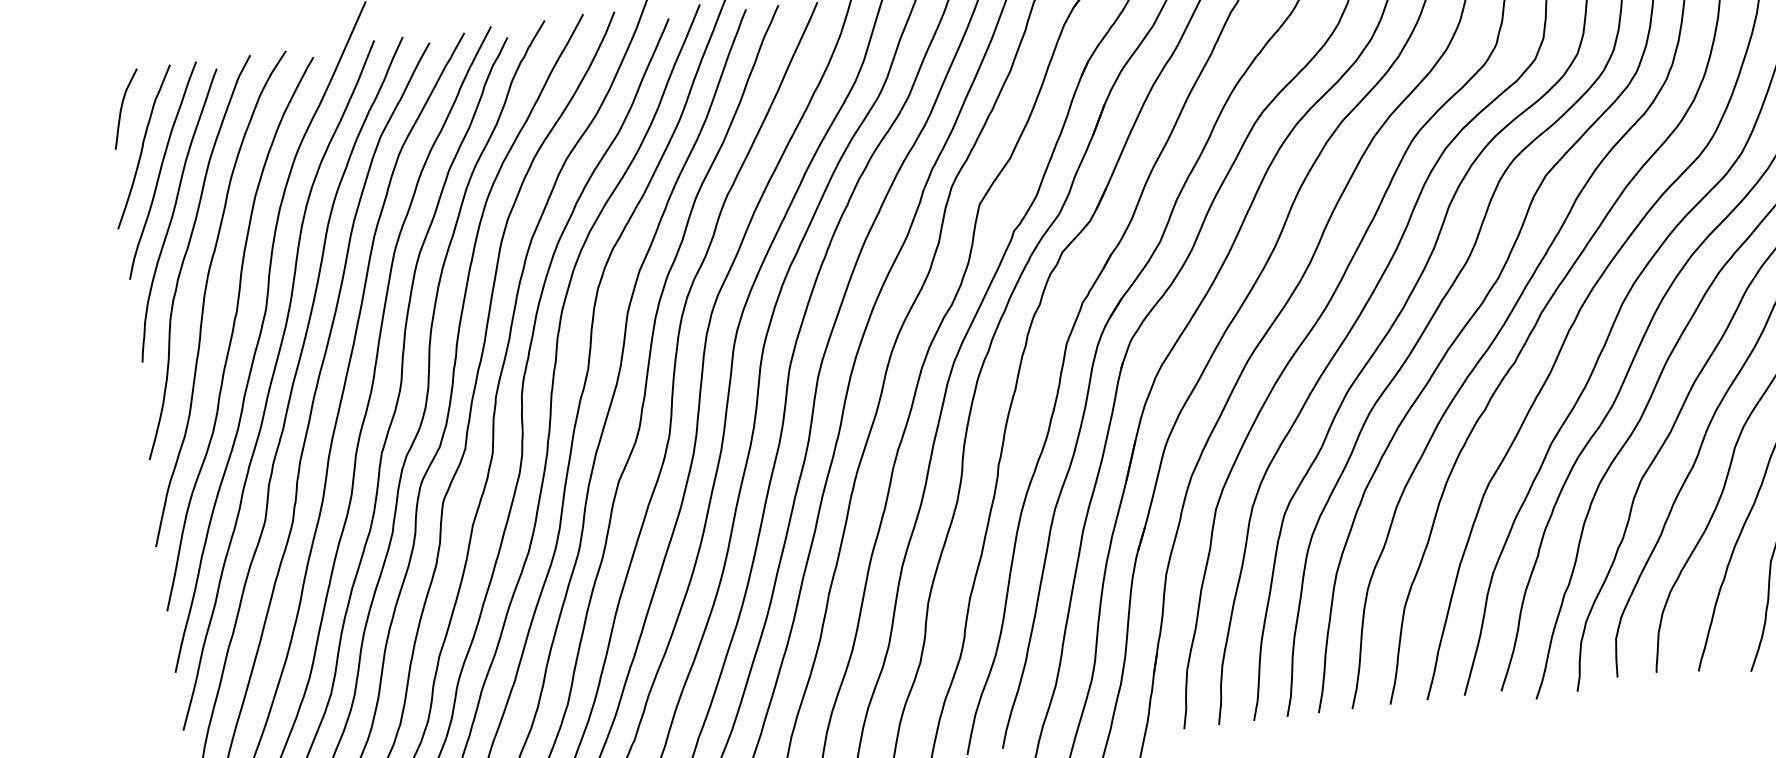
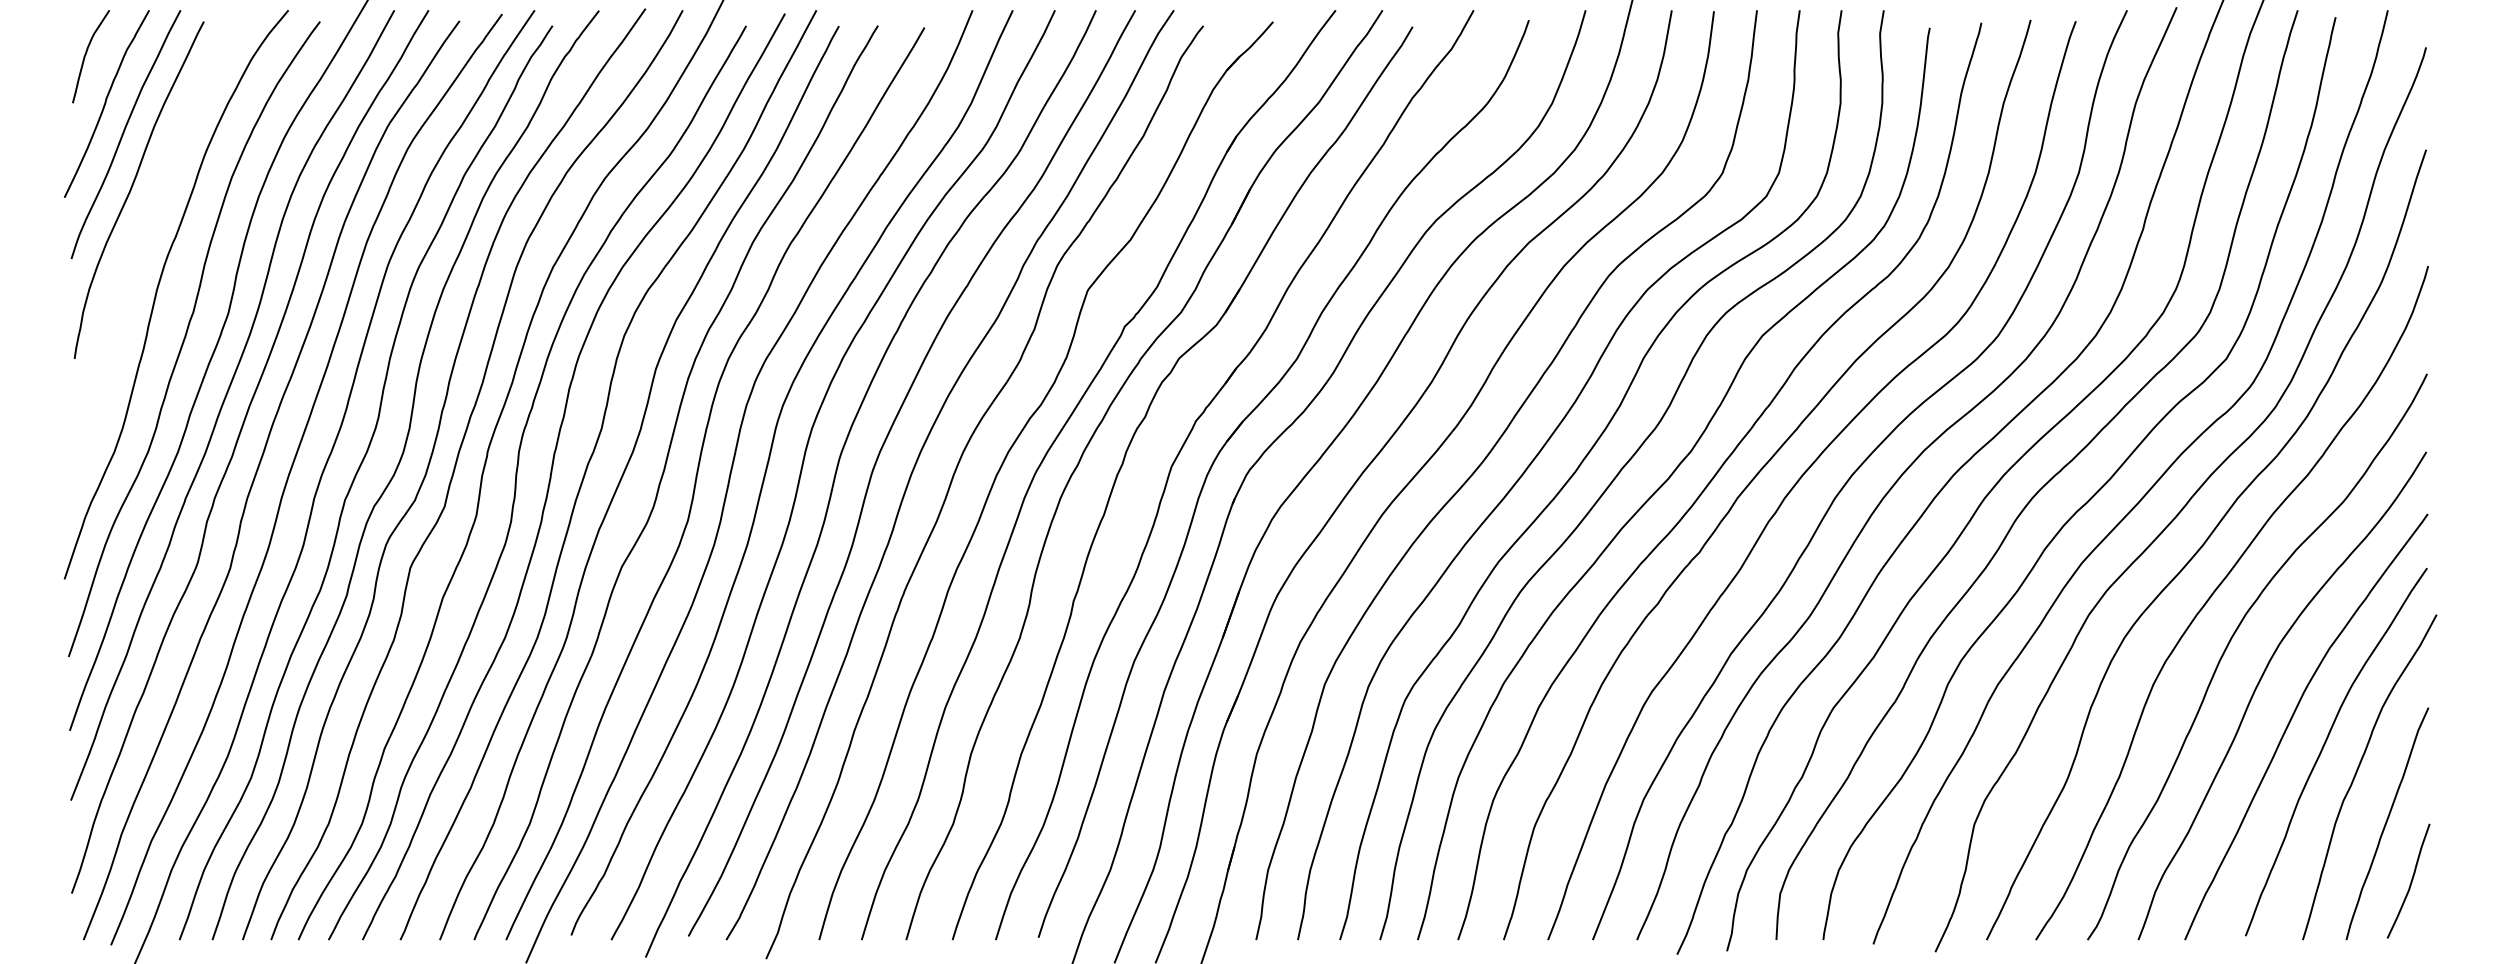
curve: (186, 255) -> (141, 238), removed

